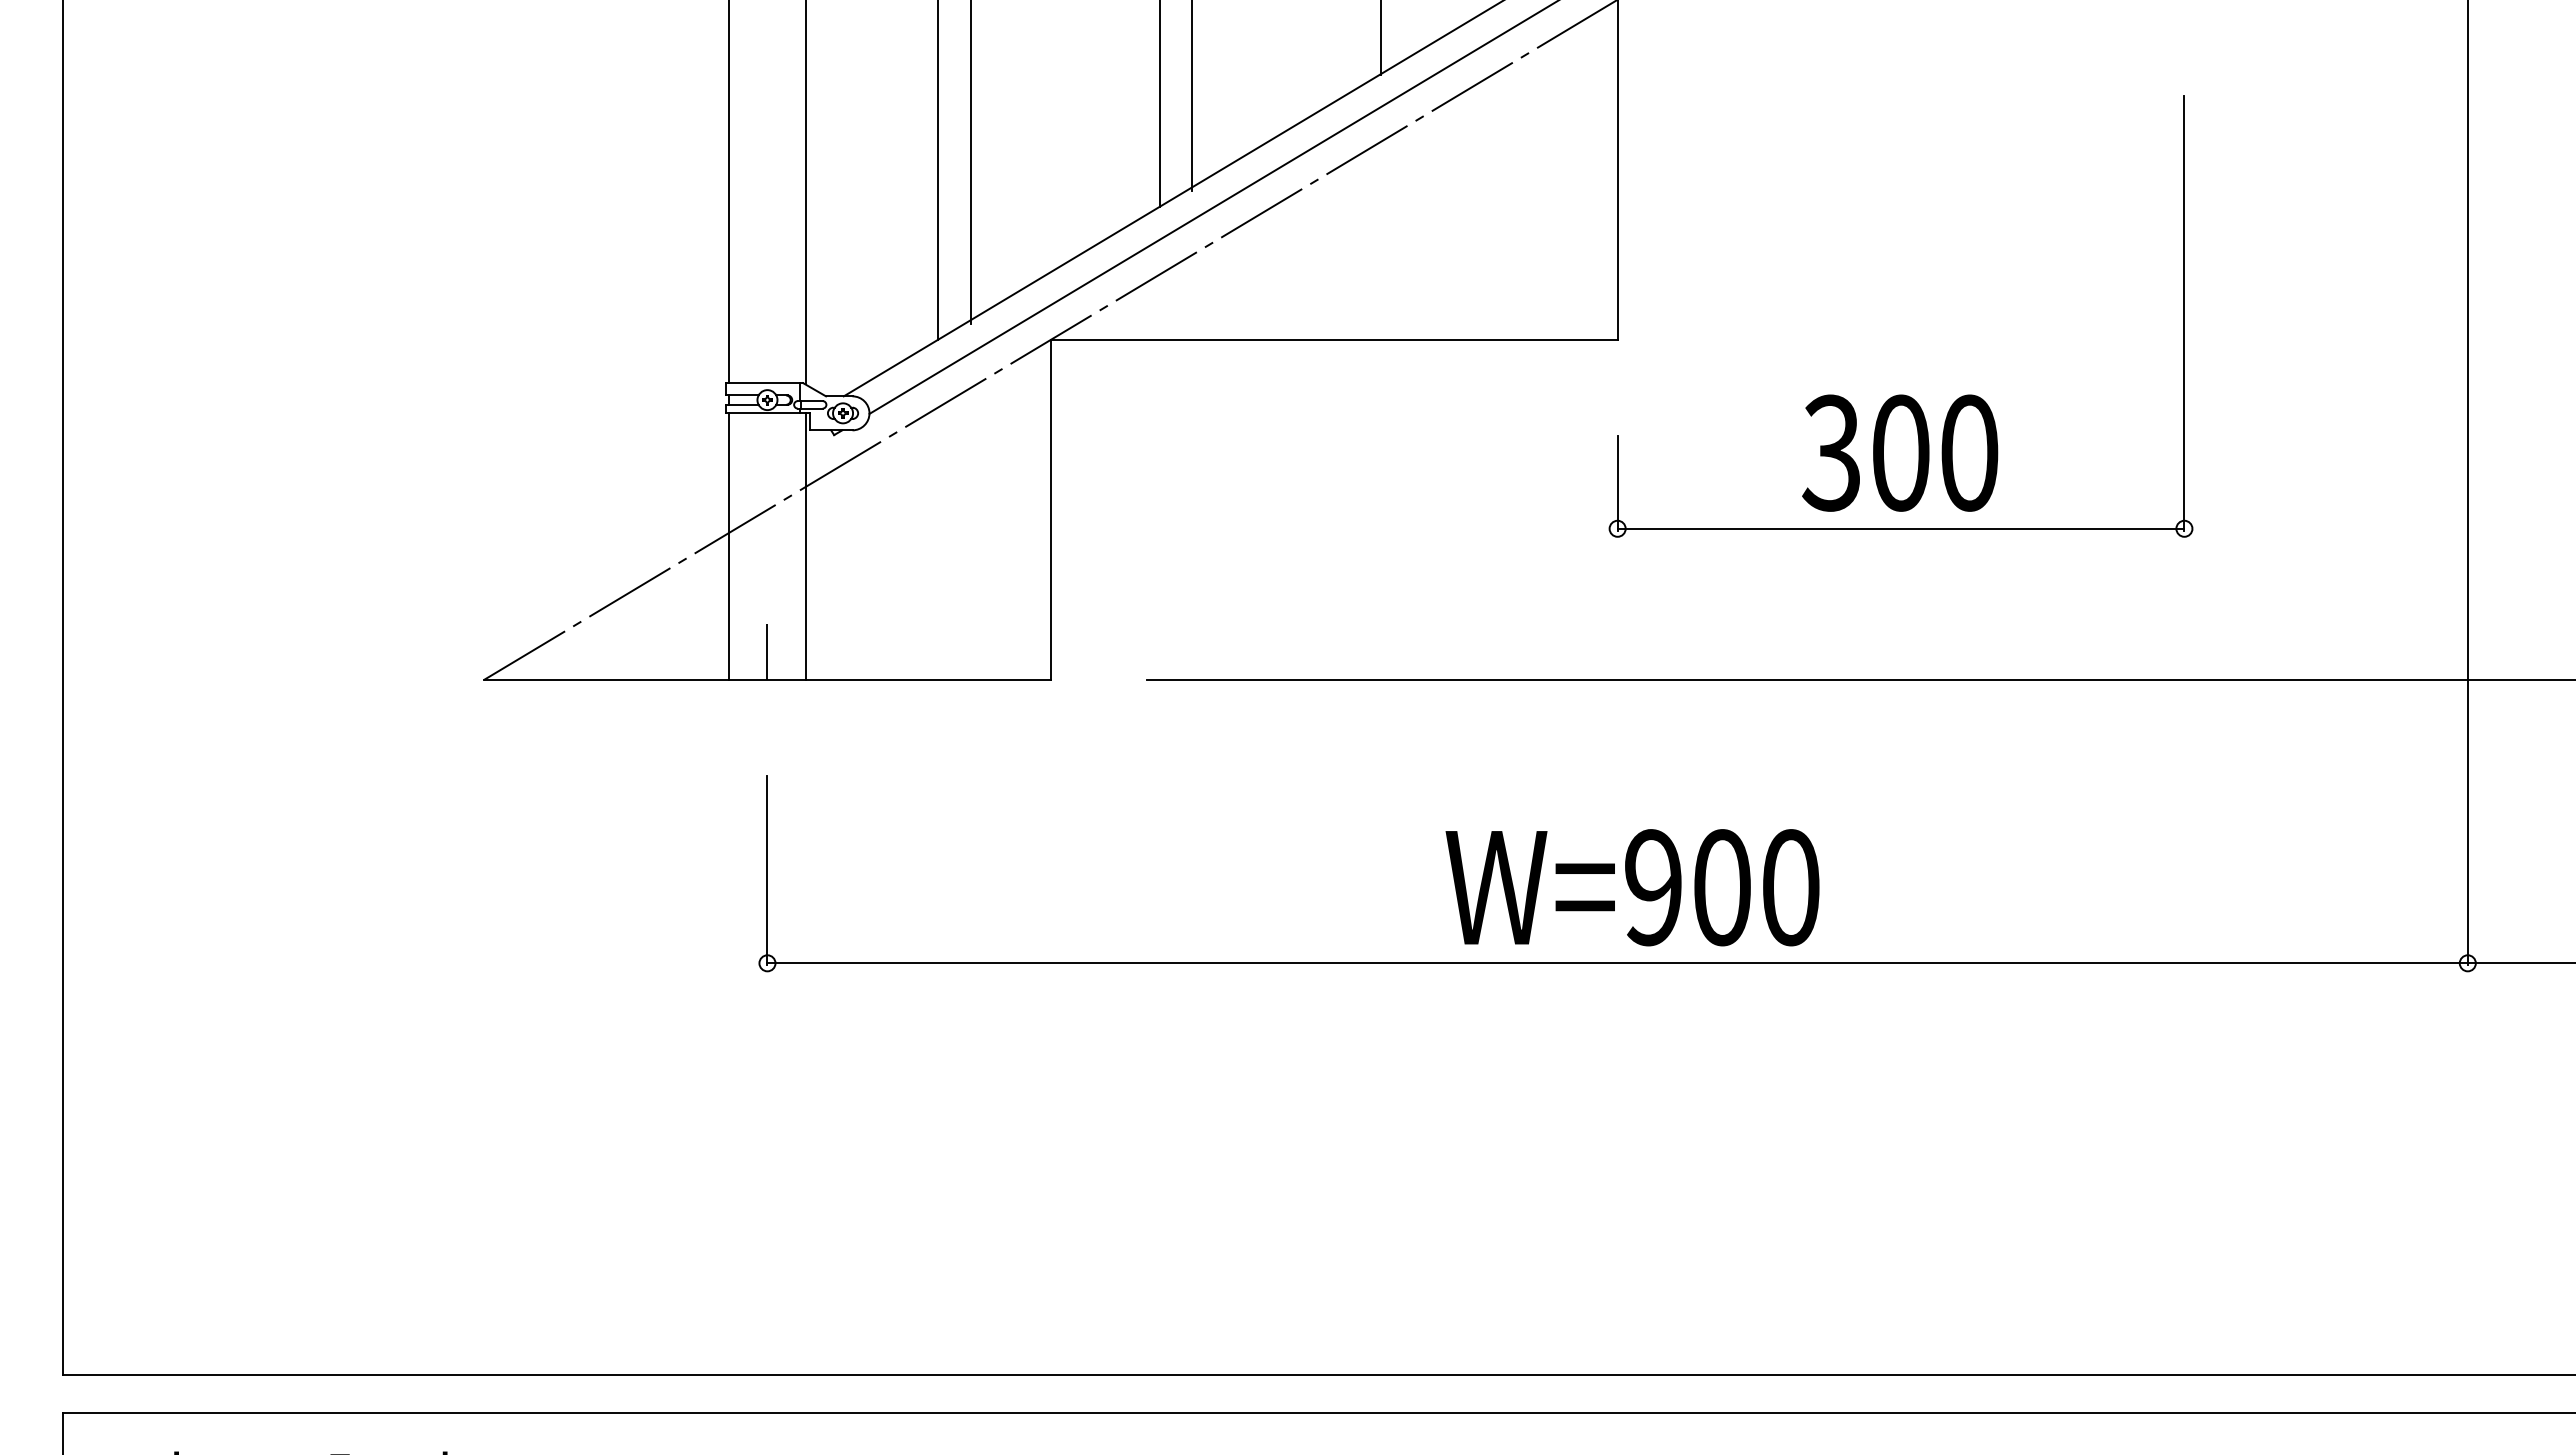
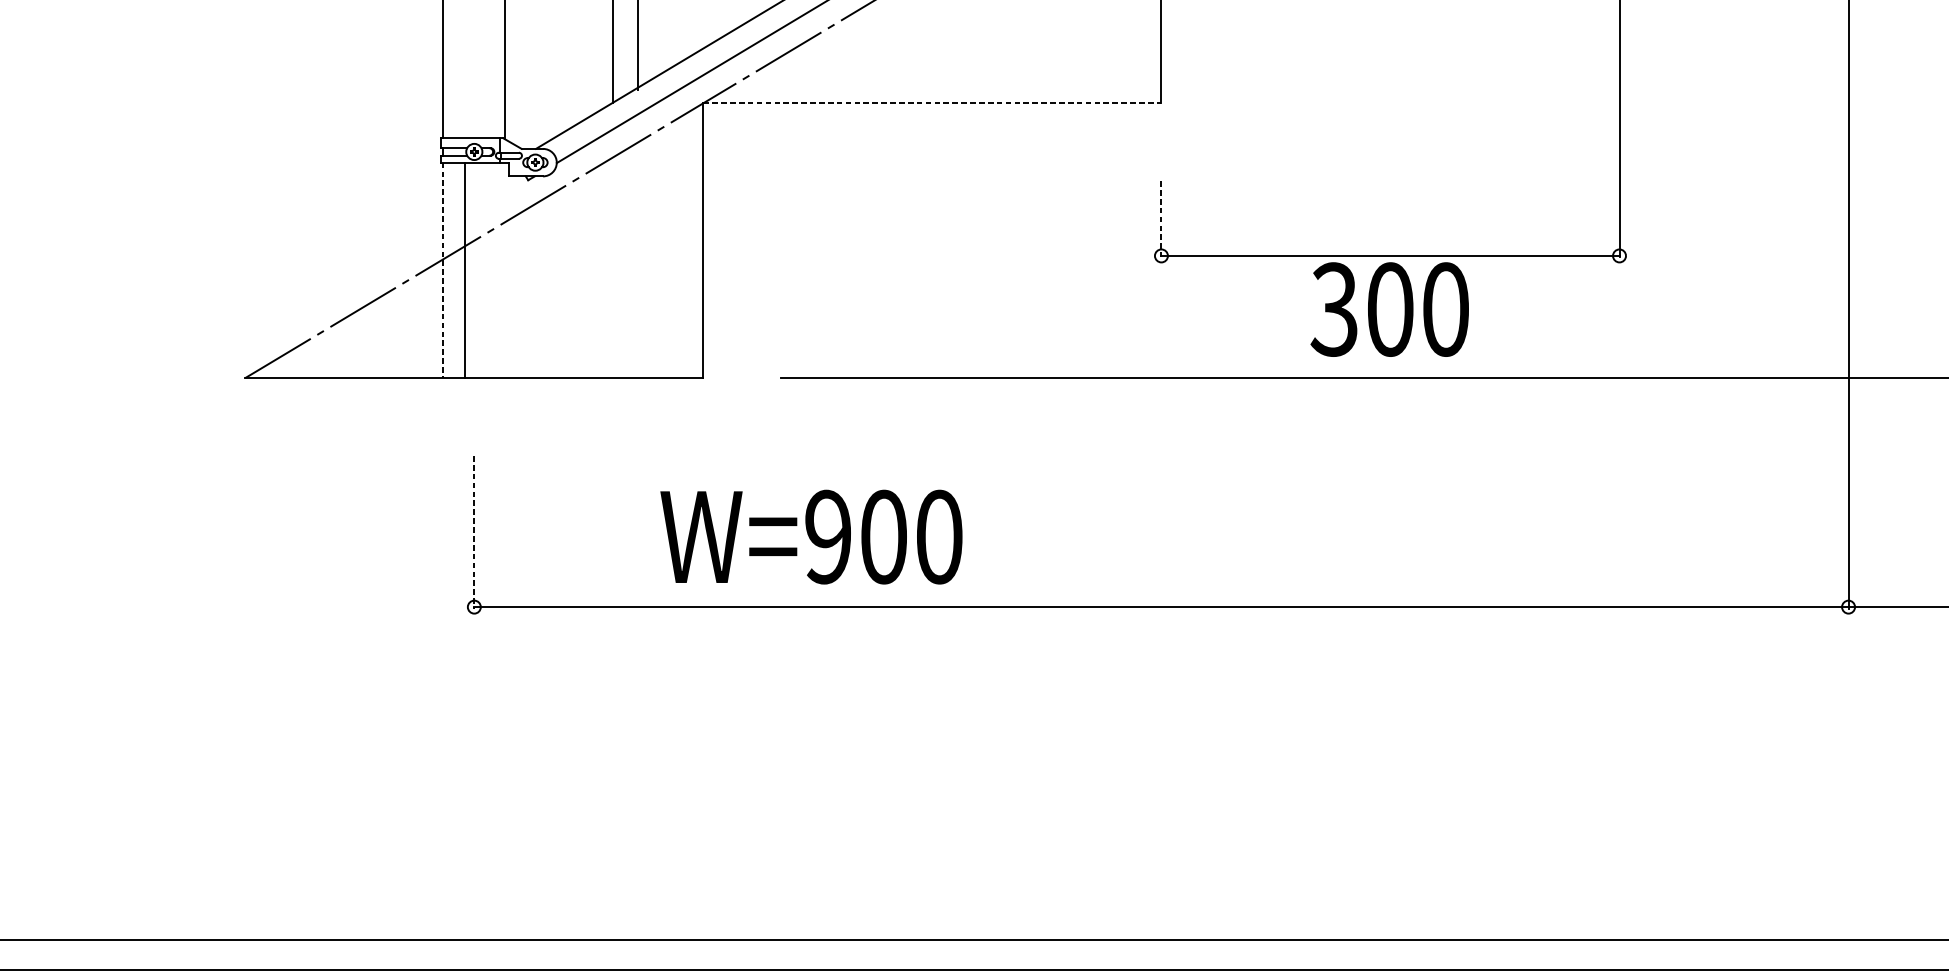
line: (1334, 339) -> (932, 102), solid -> dashed
text: (1900, 452) -> (1390, 309), moved
line: (1617, 483) -> (1161, 219), solid -> dashed
line: (805, 546) -> (464, 270), moved
line: (729, 547) -> (443, 271), solid -> dashed
line: (767, 651) -> (474, 355), removed
line: (767, 871) -> (474, 532), solid -> dashed
text: (1632, 887) -> (811, 536), moved

